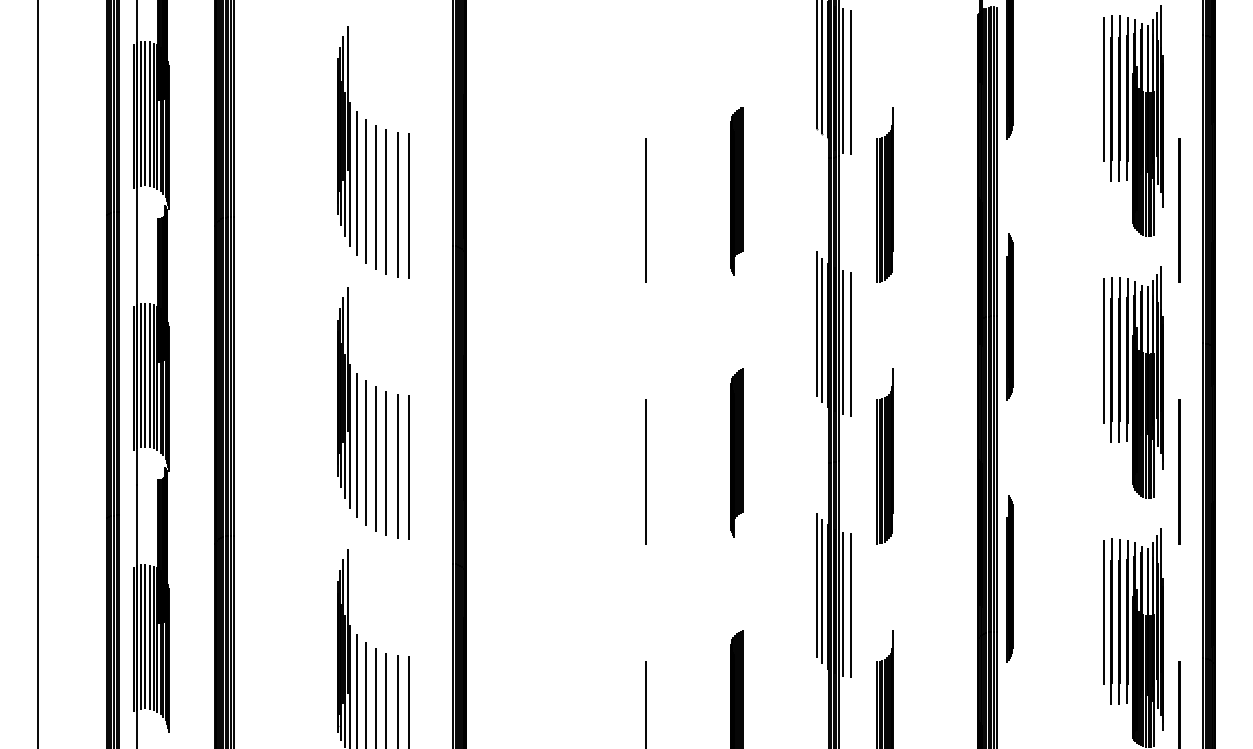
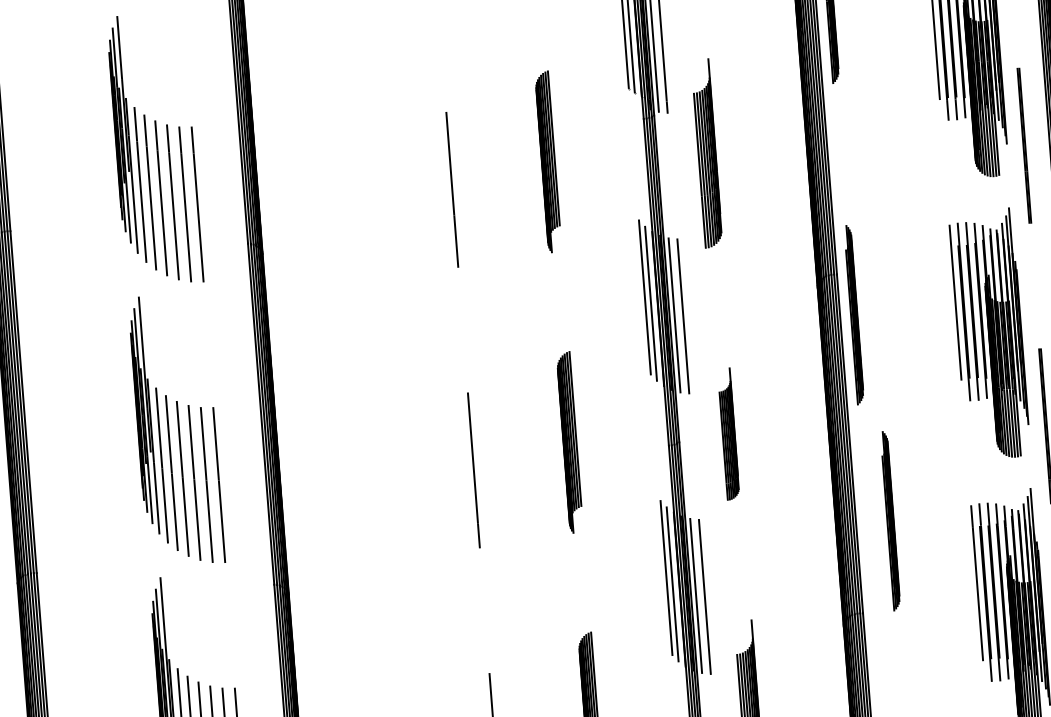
part: (1009, 316) -> (854, 314), moved
part: (884, 456) -> (728, 434), size x0.7
part: (1009, 578) -> (890, 520), moved

